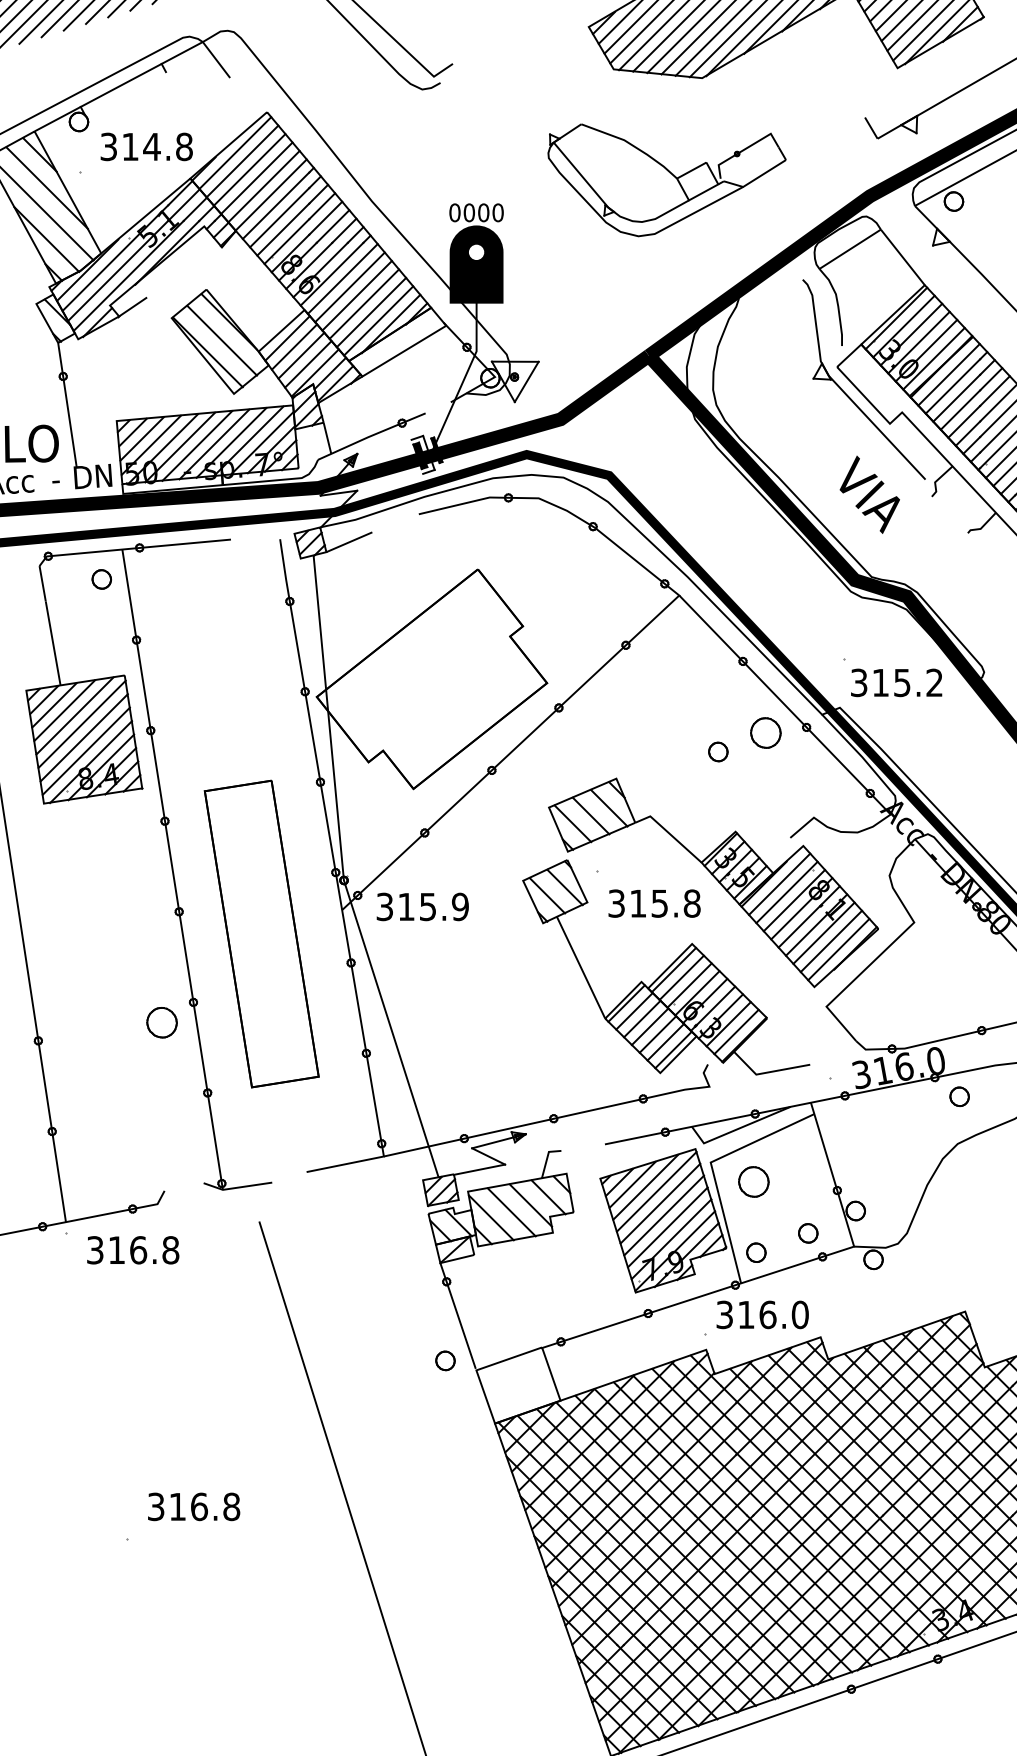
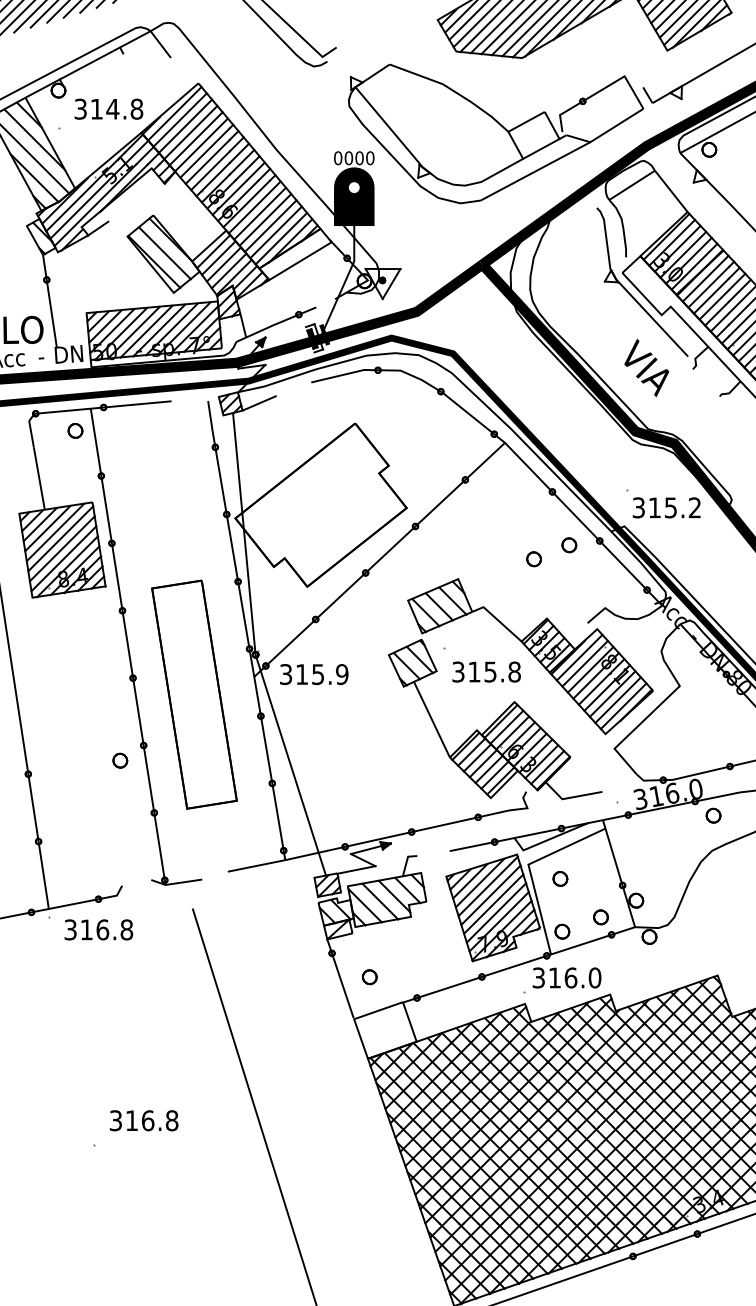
part: (666, 180) -> (495, 134), size x1.67
part: (765, 733) -> (569, 545), size x0.62
part: (161, 1022) -> (119, 760), size x0.62
part: (753, 1181) -> (560, 878), size x0.62
part: (445, 1360) -> (369, 976), moved

